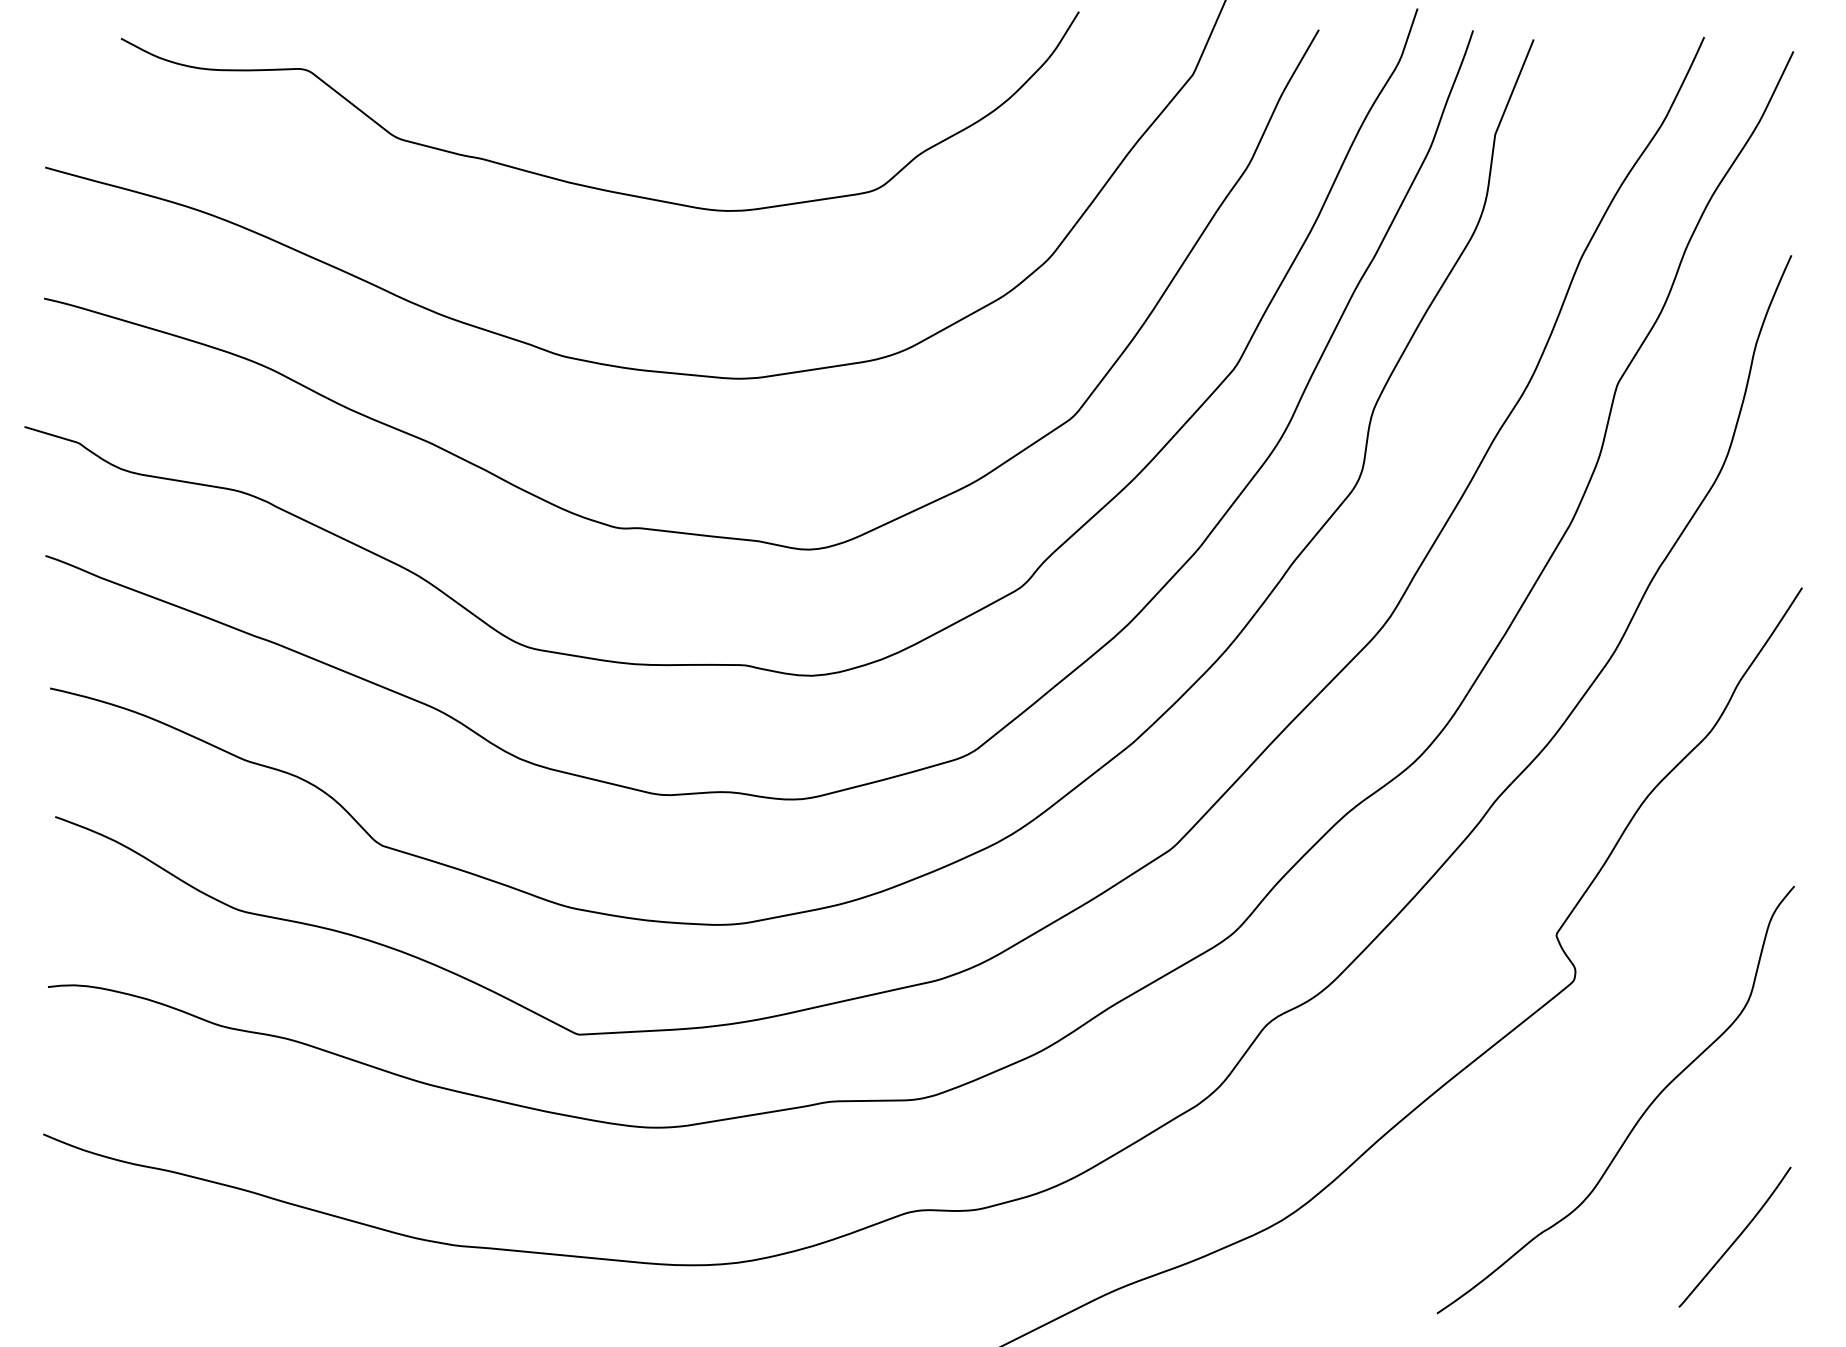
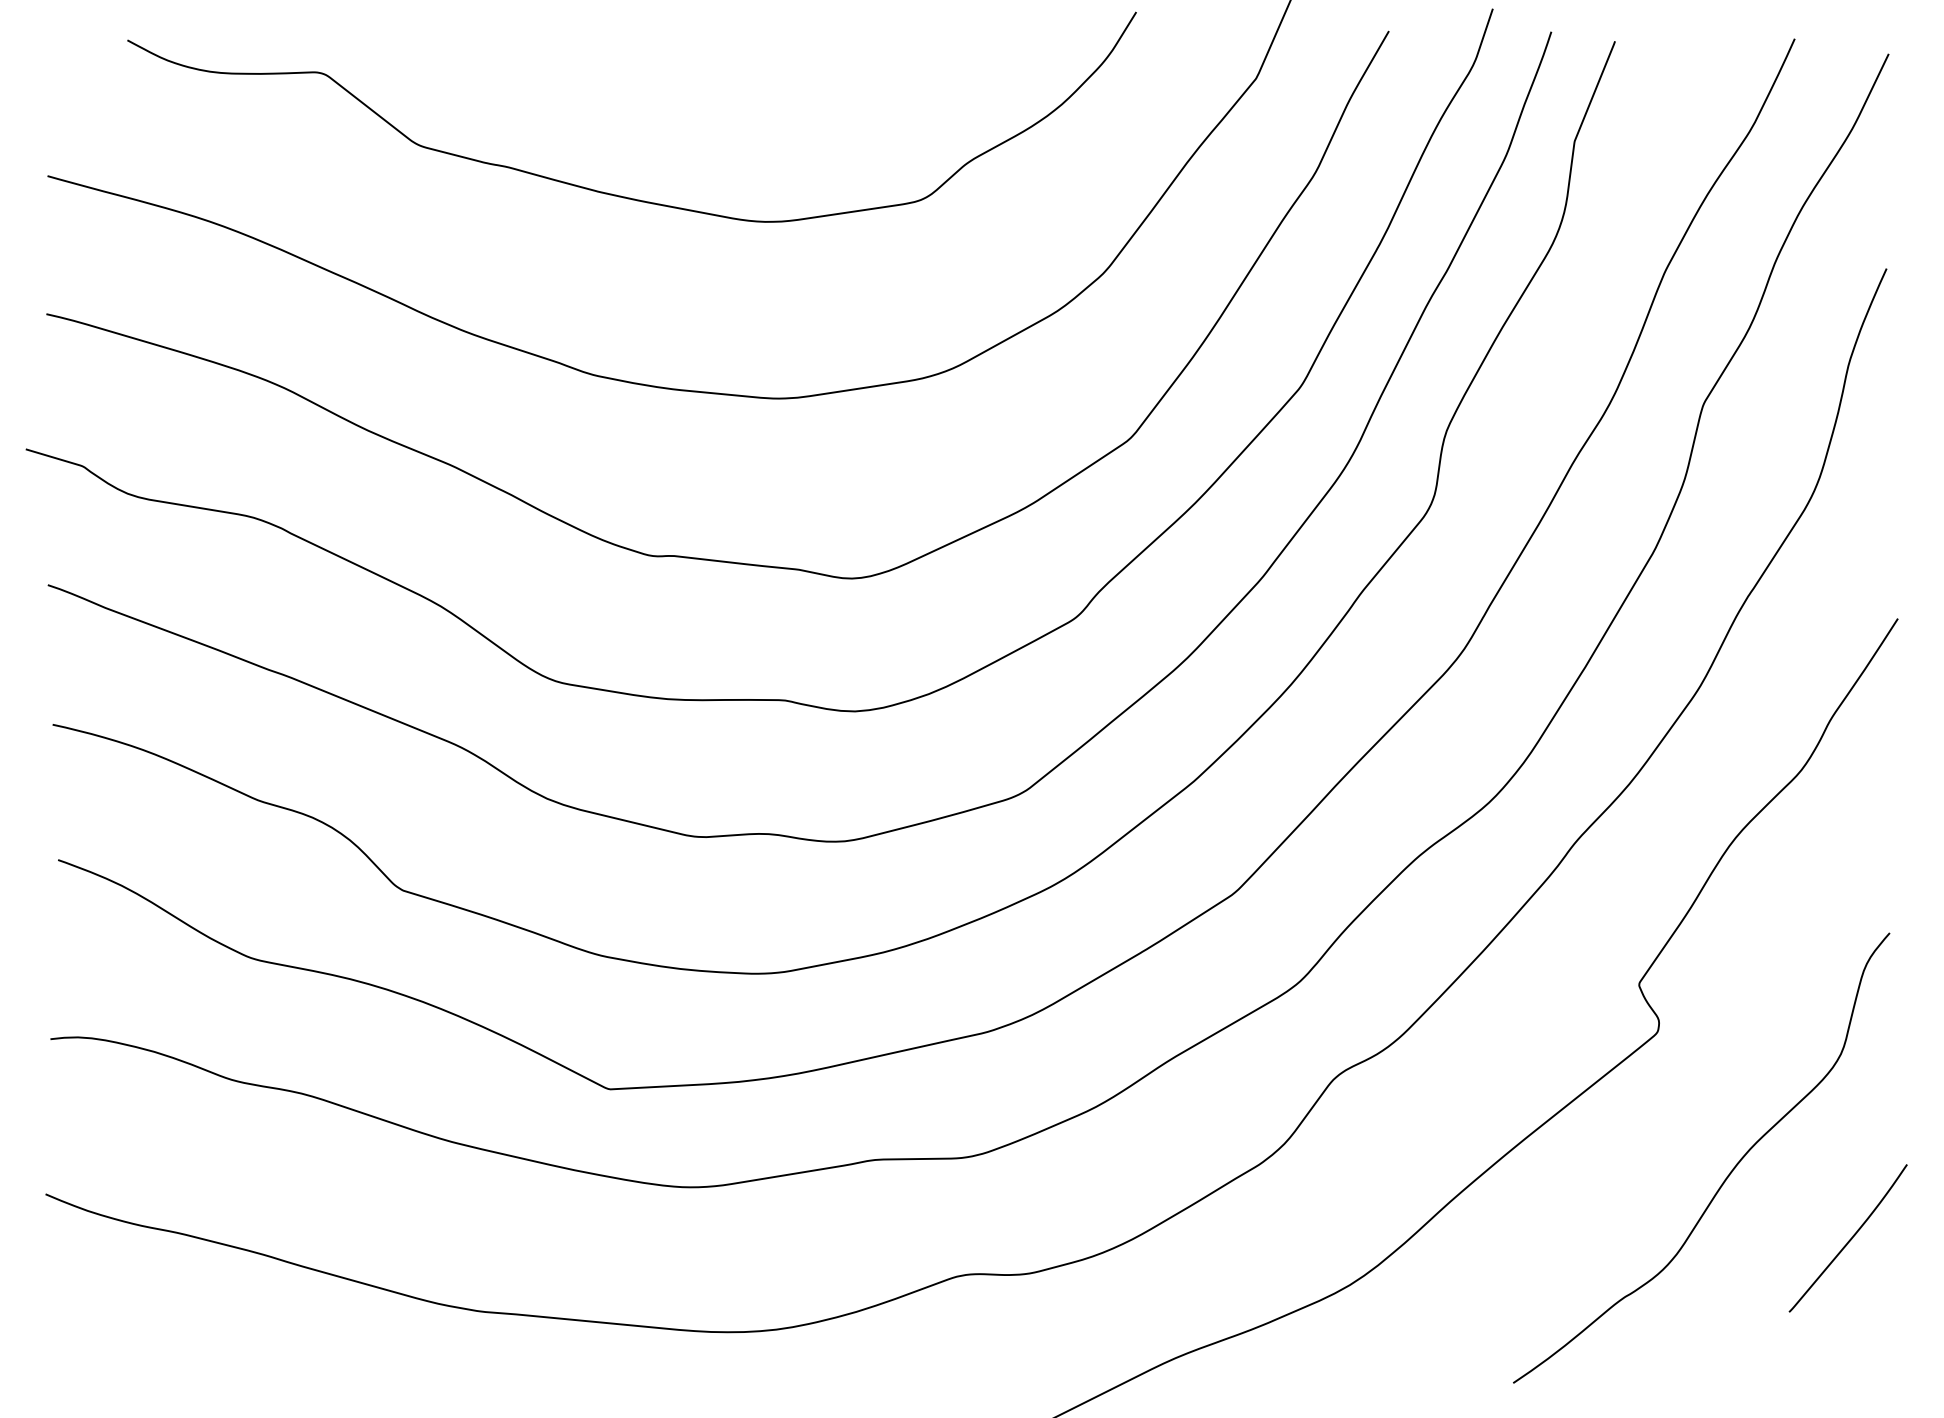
curve: (1736, 1237) -> (1849, 1238), moved

